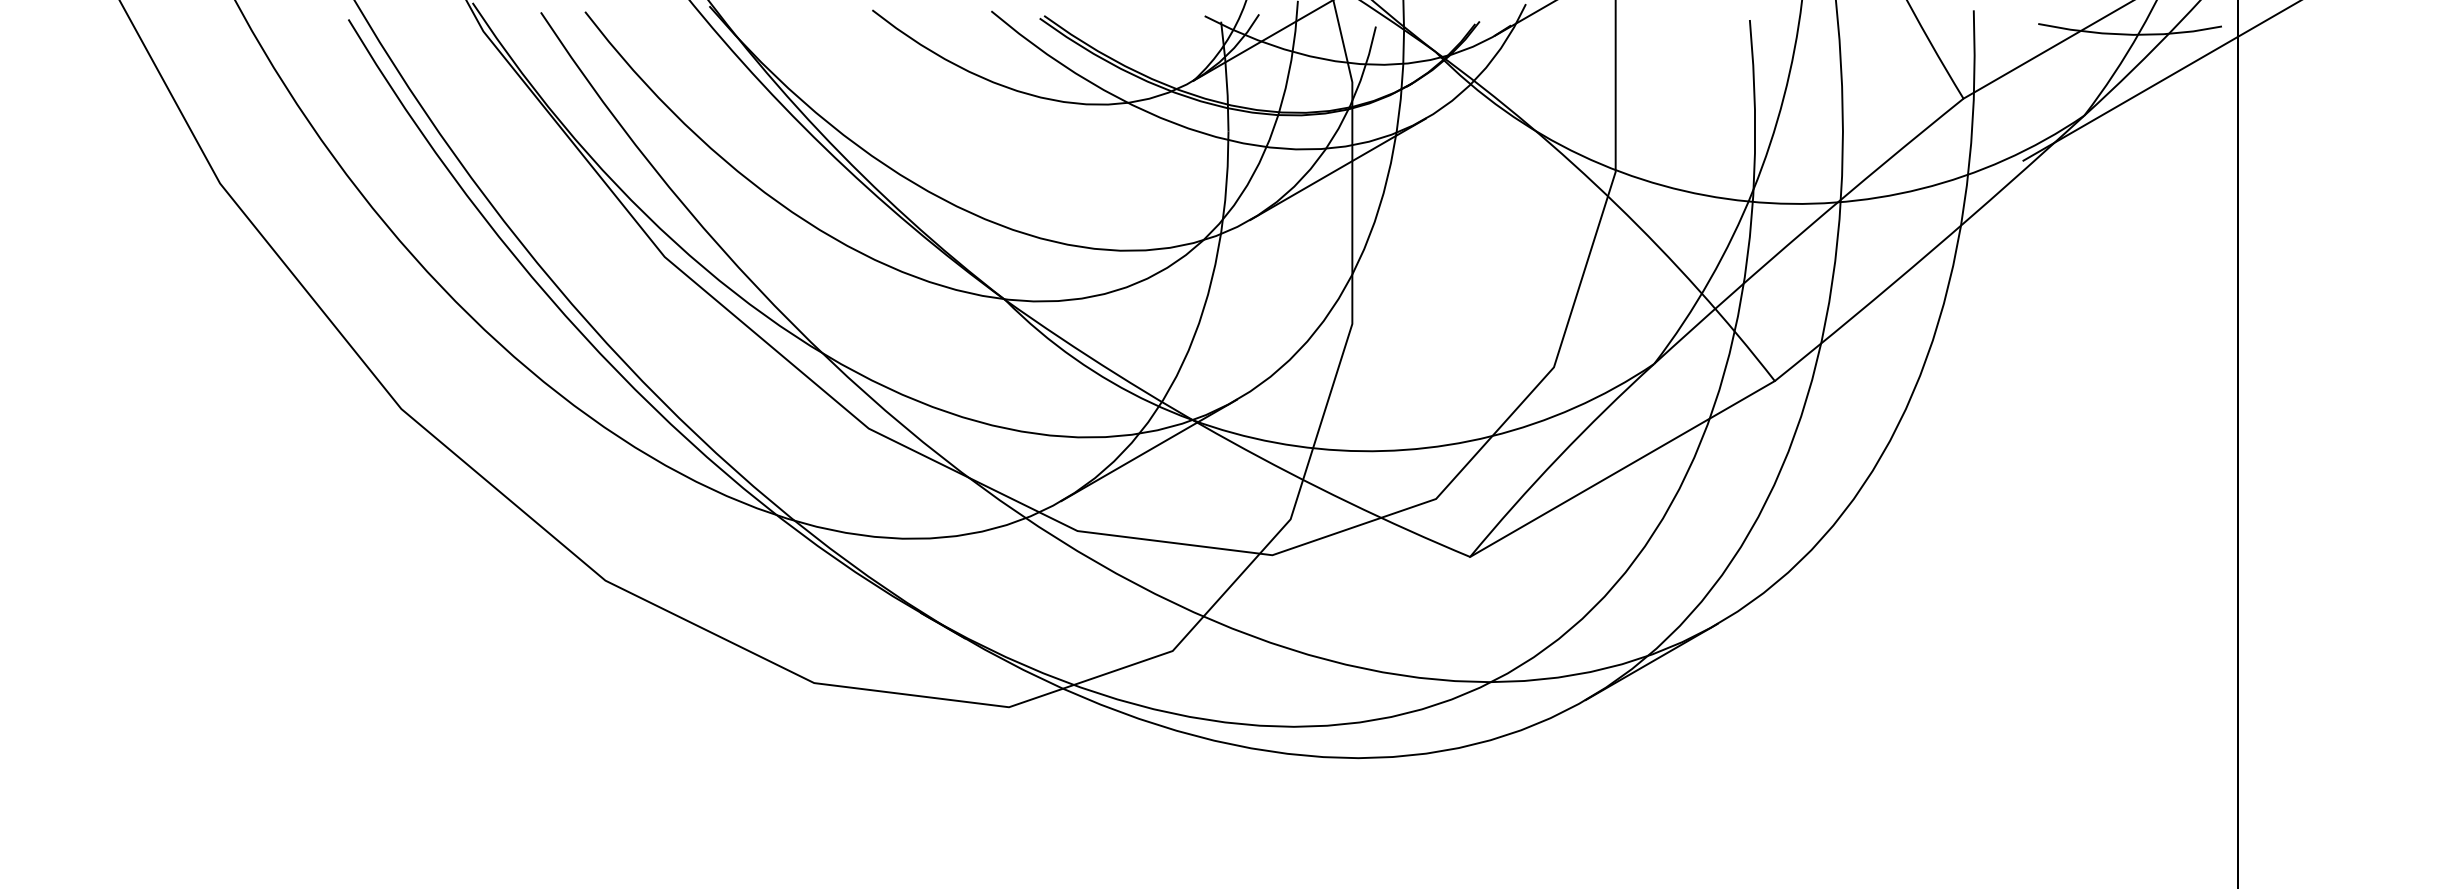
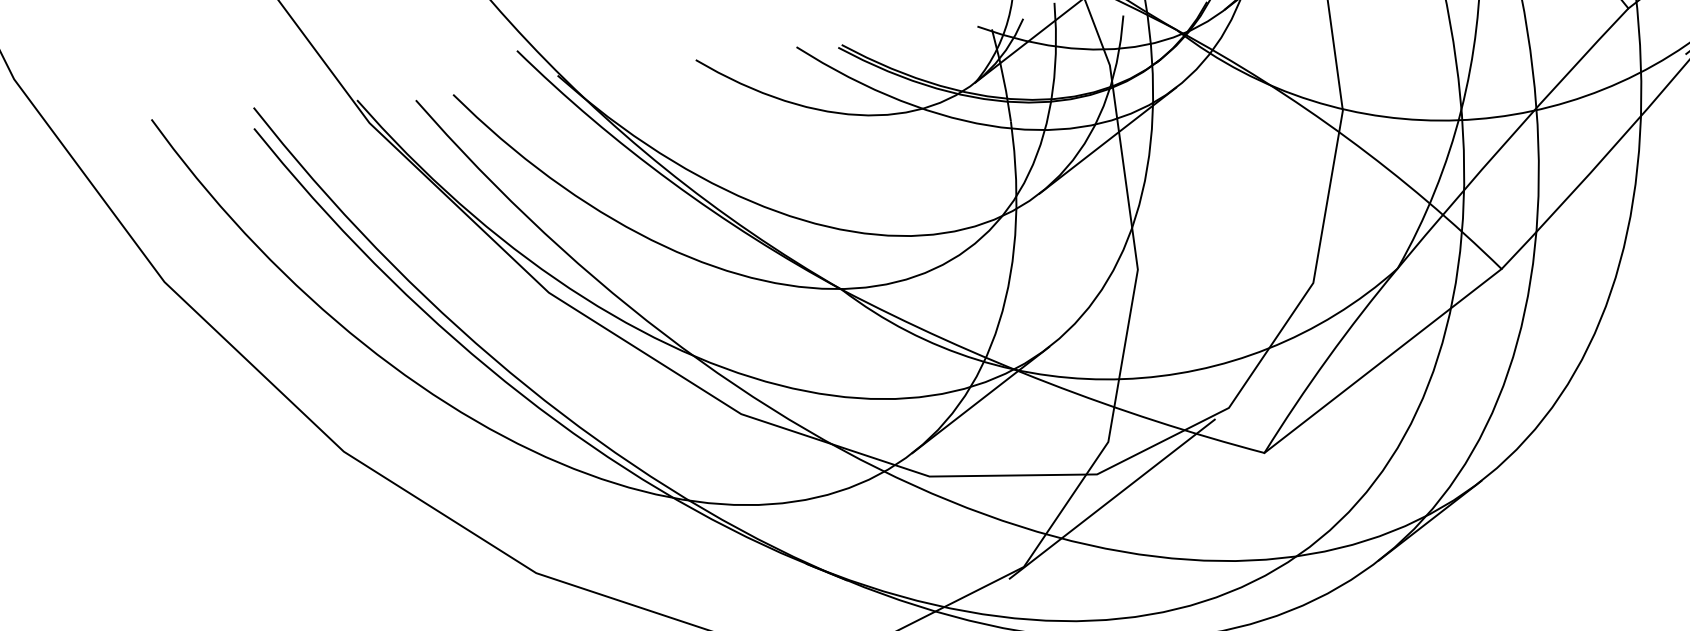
line: (1285, 586) -> (1111, 499), added

